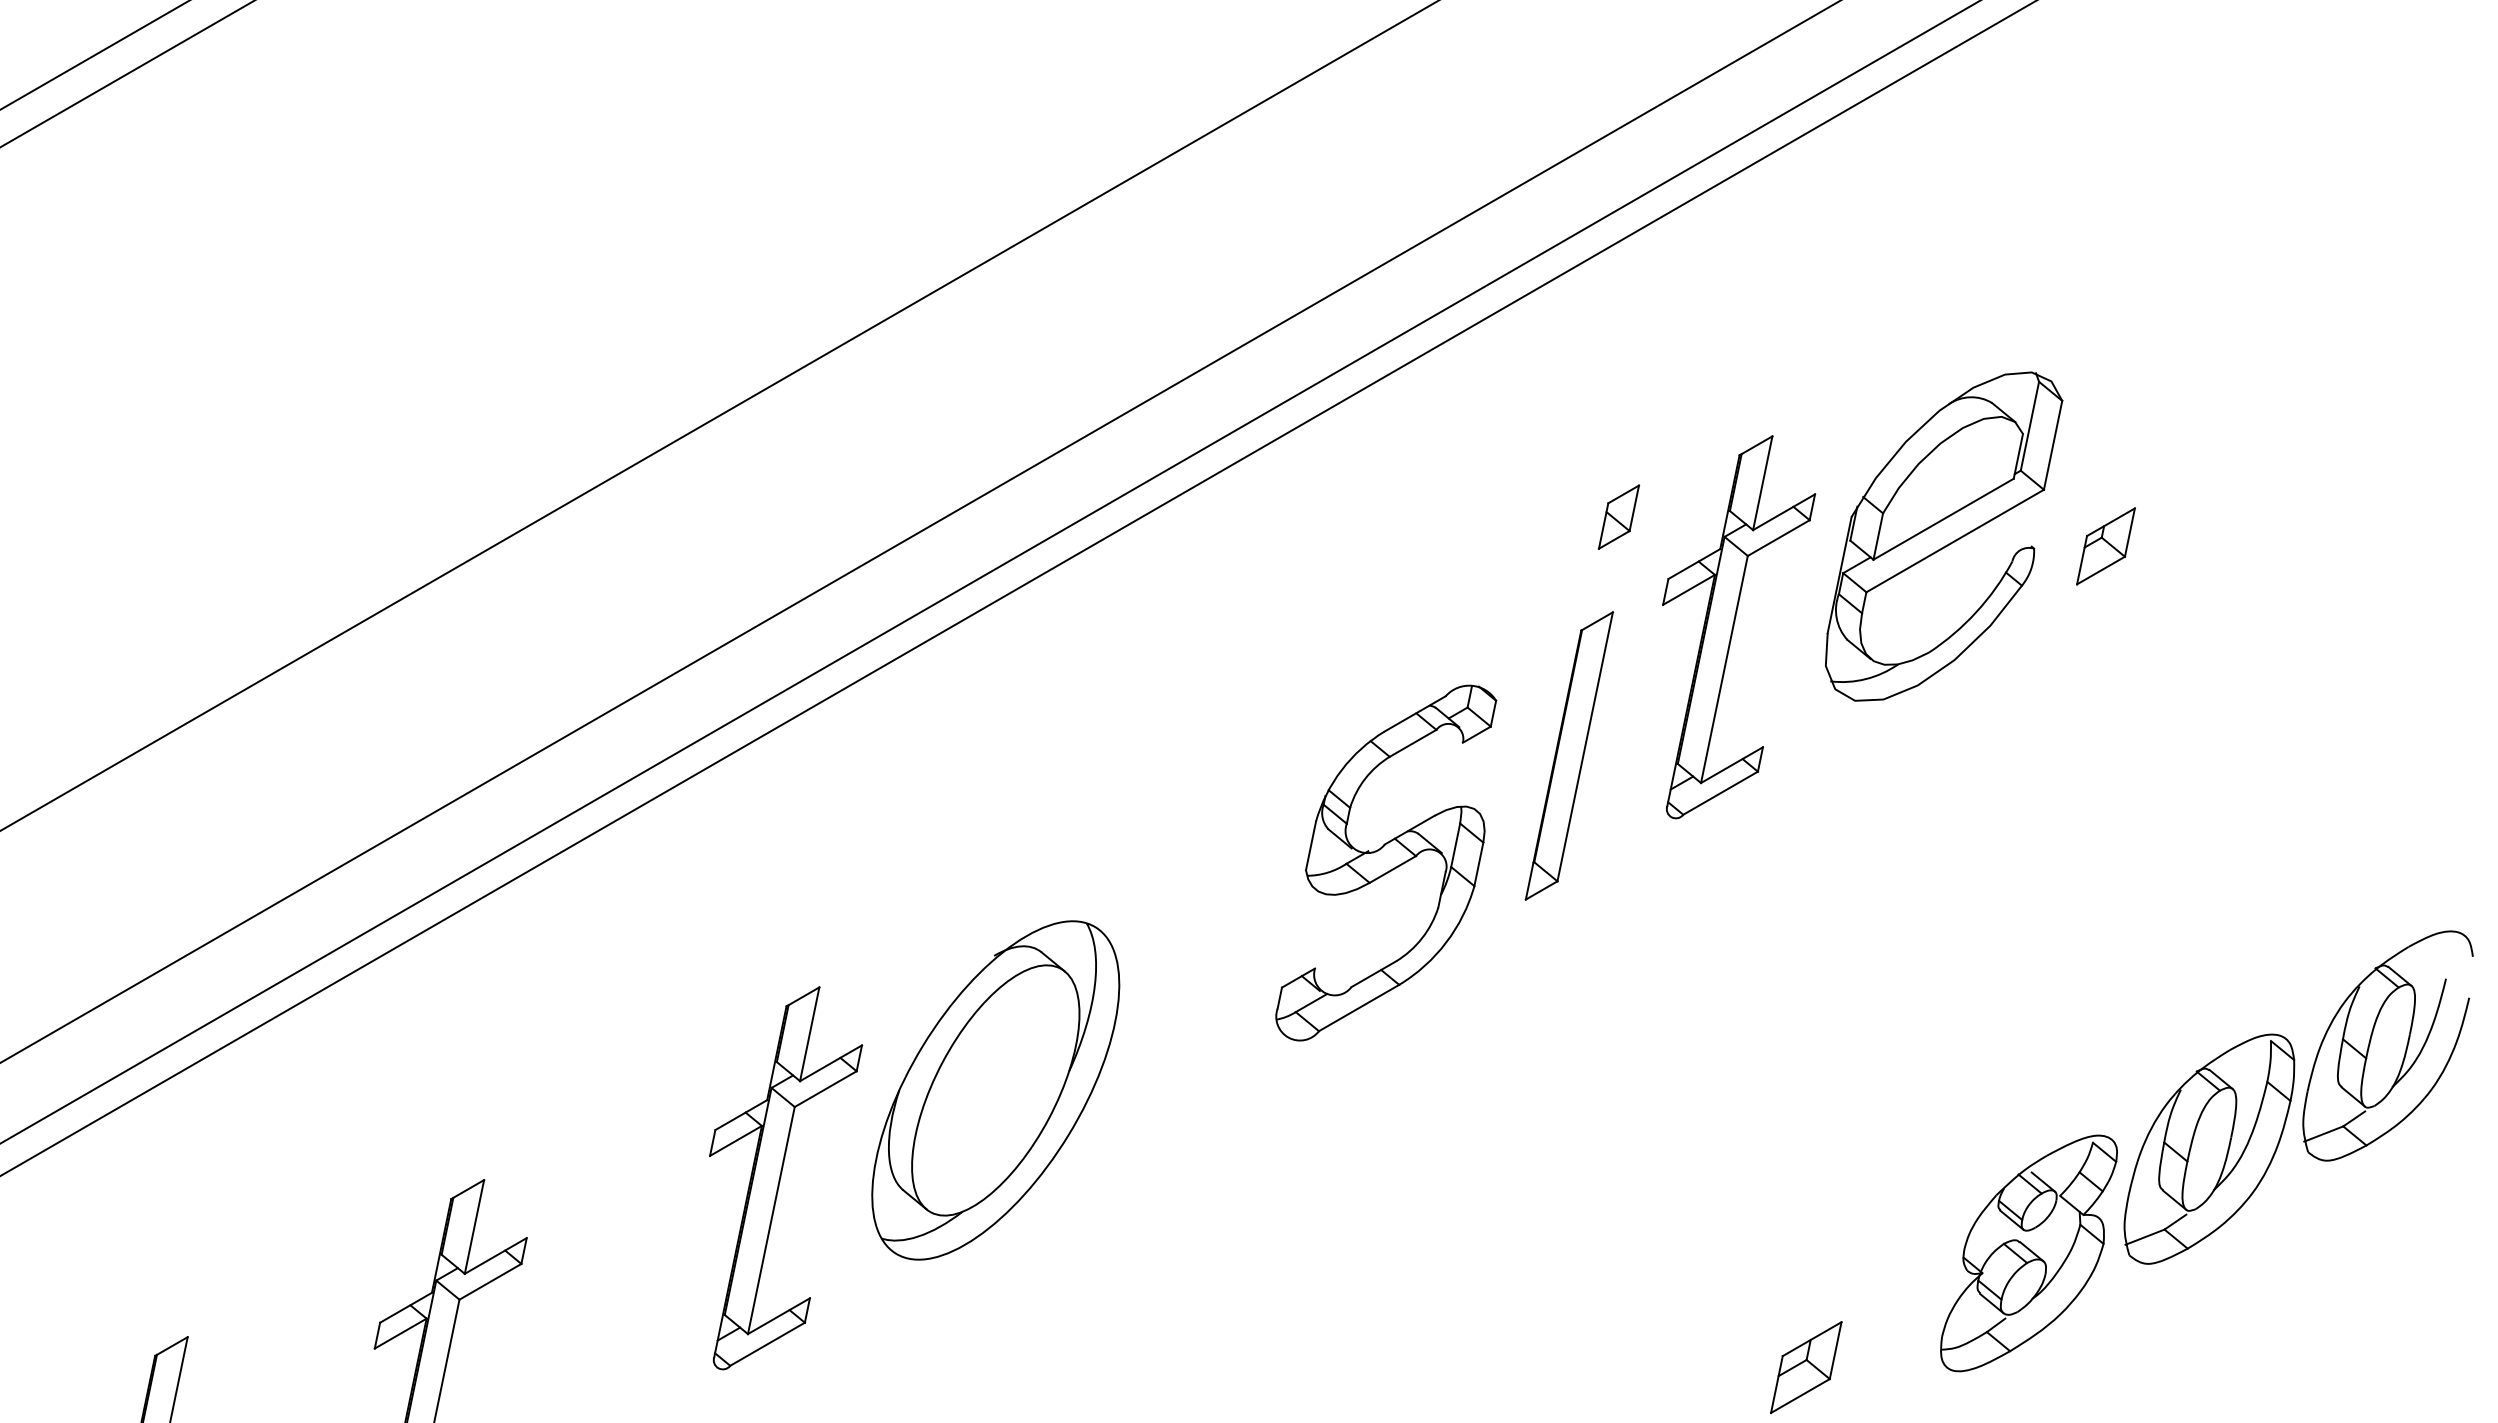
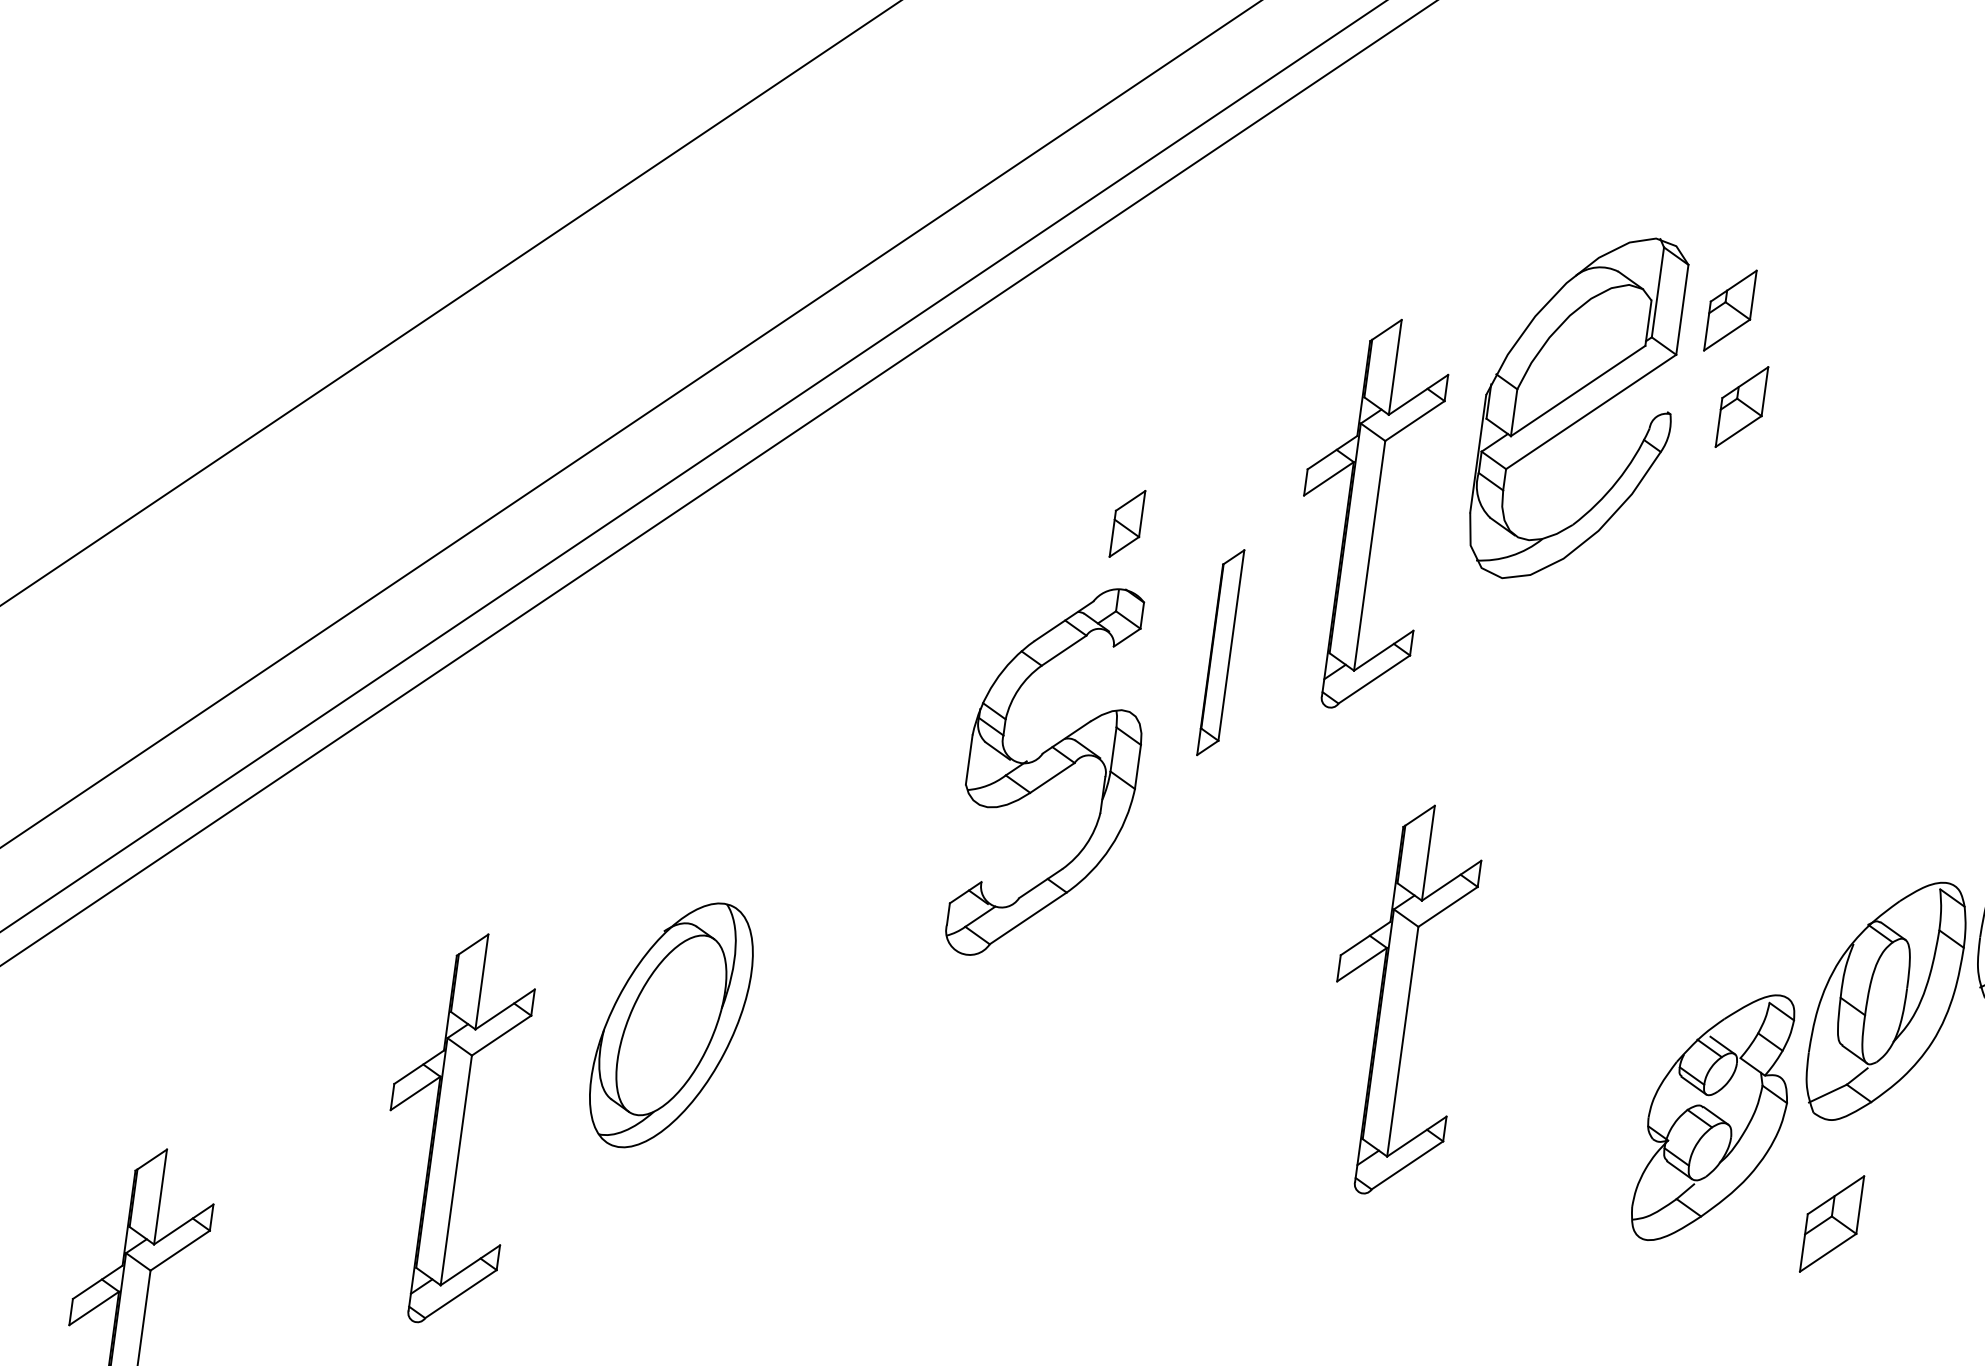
part: (2100, 449) -> (1729, 310), added
part: (1618, 516) -> (1126, 523), moved
part: (1568, 755) -> (1219, 652), size x0.7
part: (995, 1090) -> (671, 1025), size x0.7
part: (1739, 1114) -> (1414, 998), added
part: (1806, 1367) -> (1832, 1223), moved

